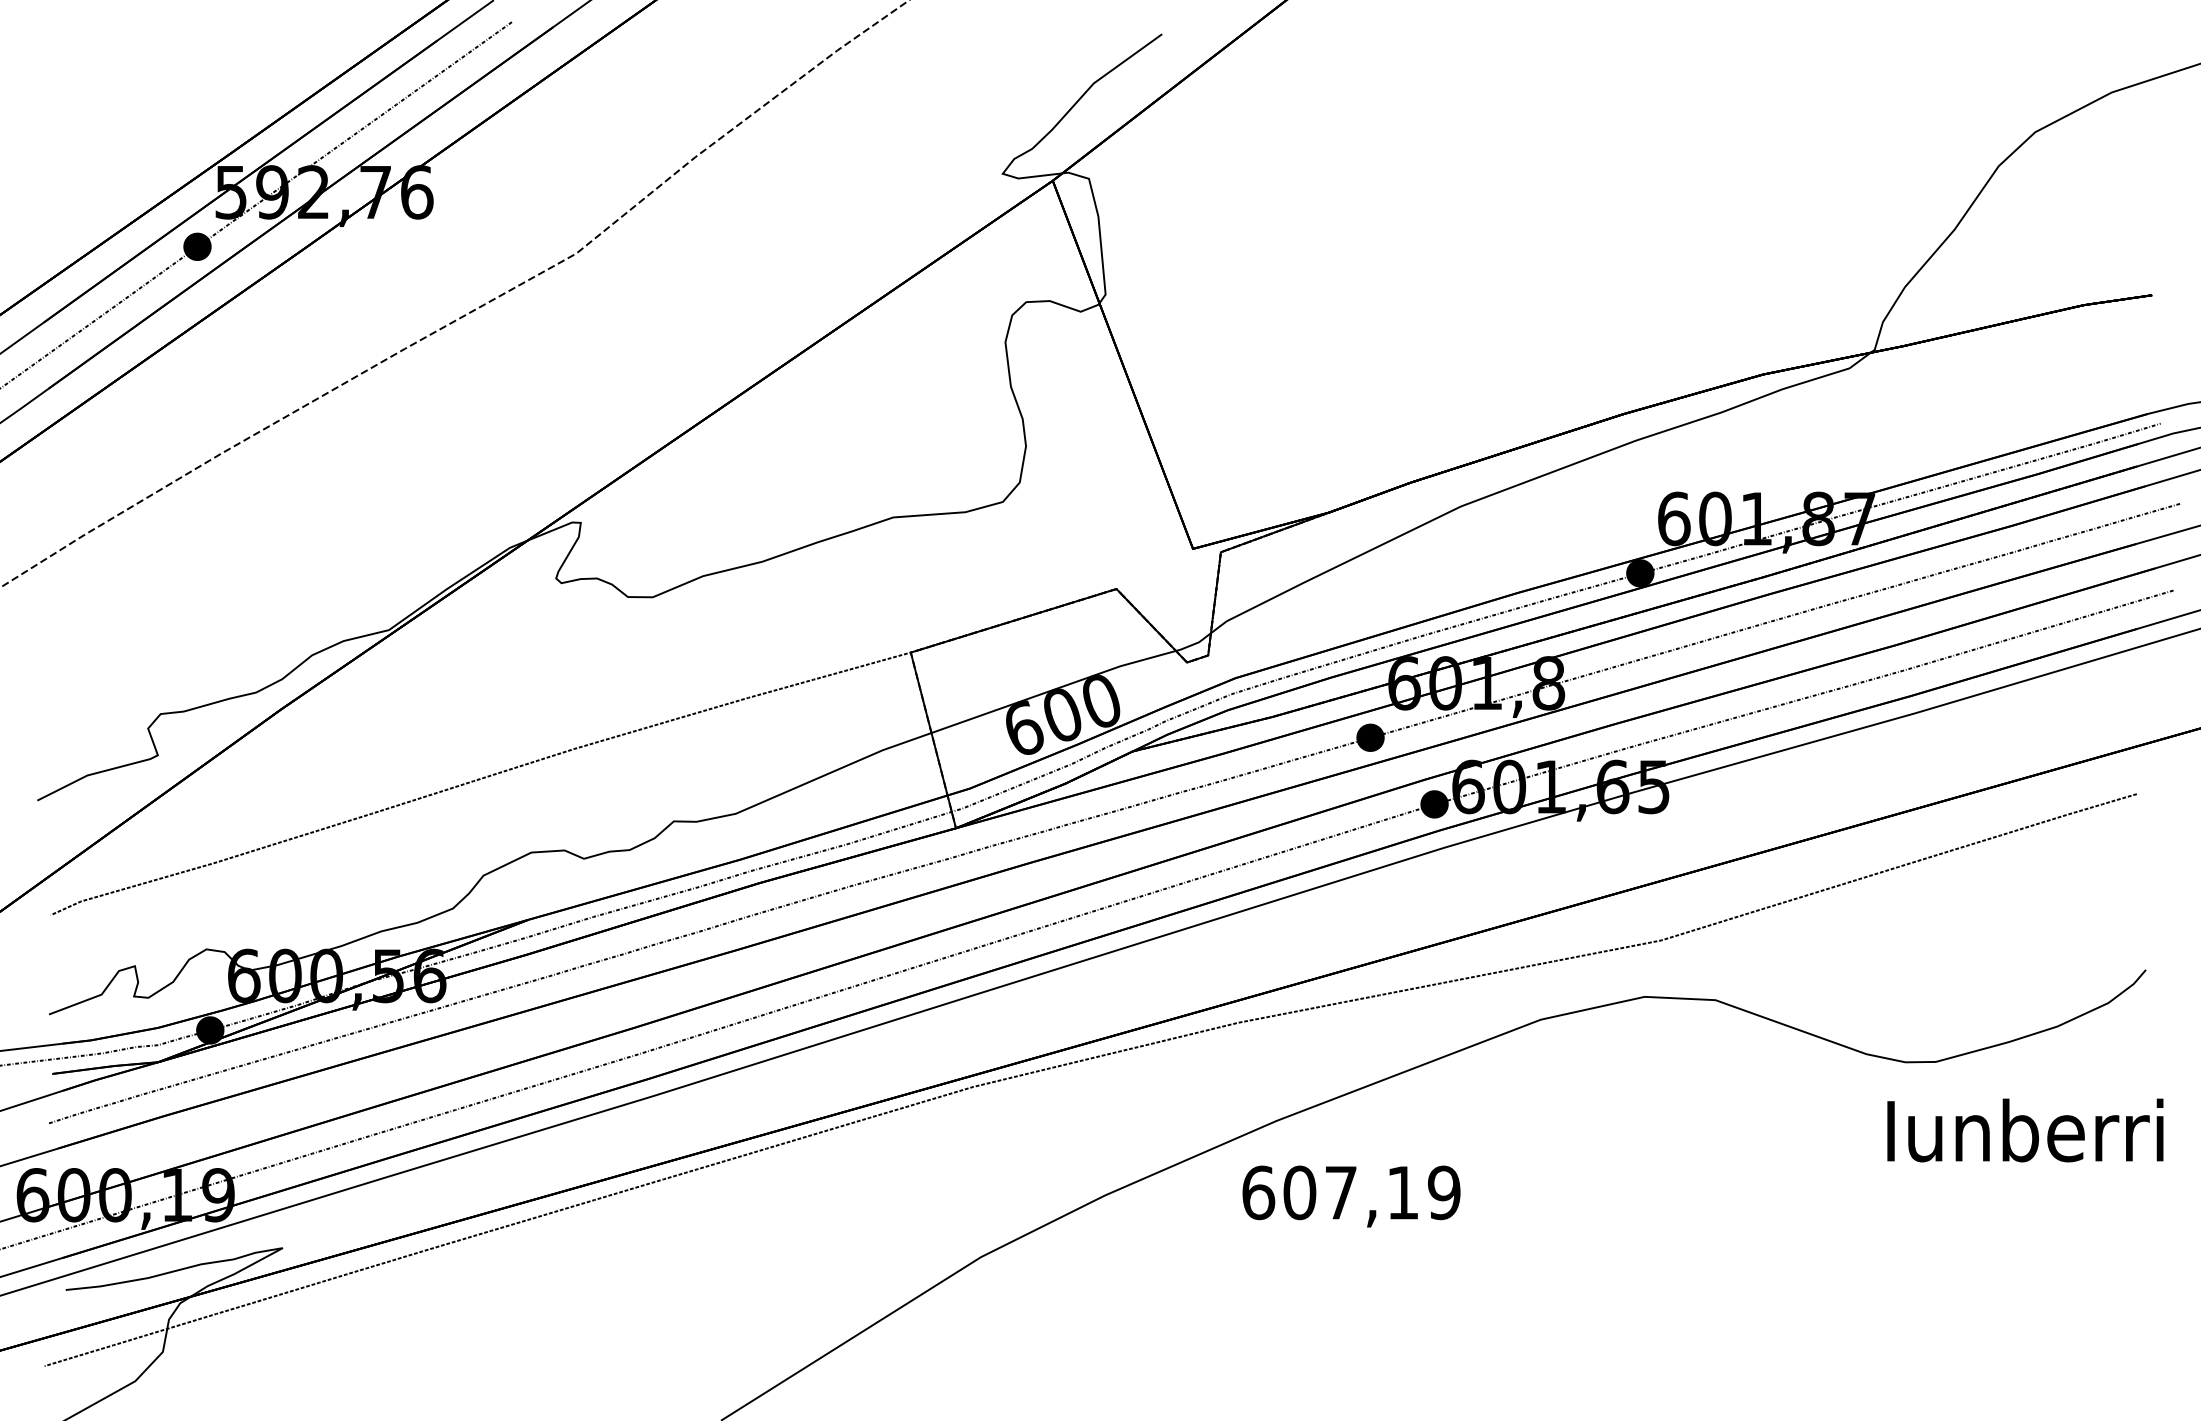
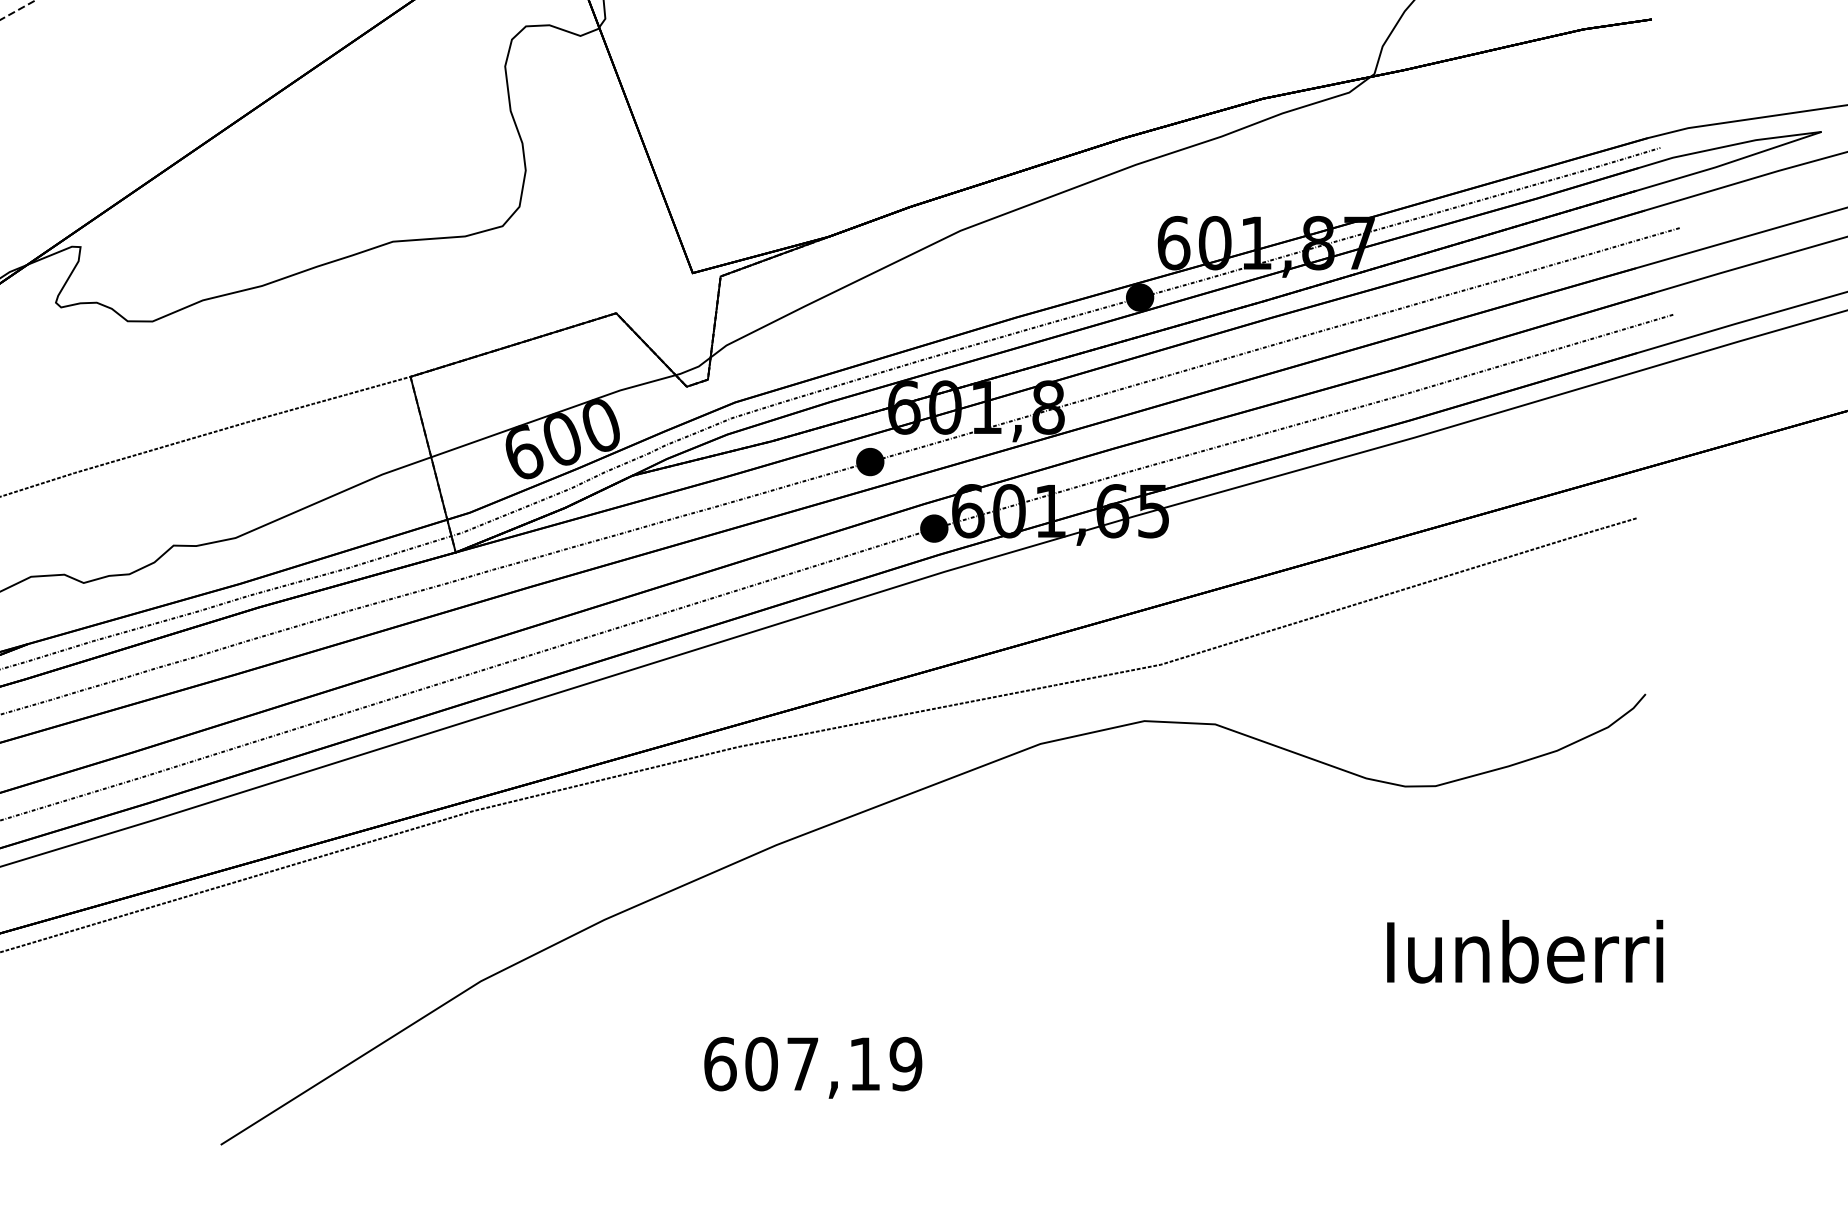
text: (2025, 1130) -> (1525, 951), moved
text: (1351, 1196) -> (813, 1067), moved

